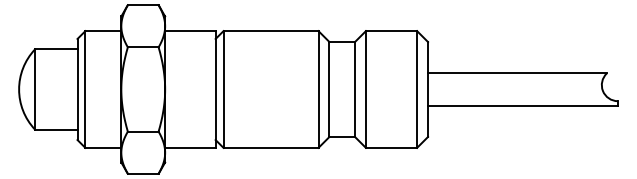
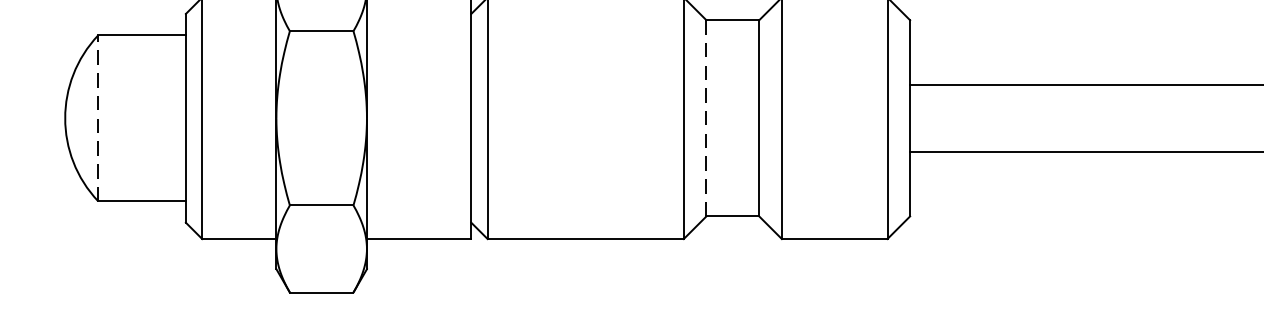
line: (35, 89) -> (99, 118), solid -> dashed
line: (329, 89) -> (706, 118), solid -> dashed

